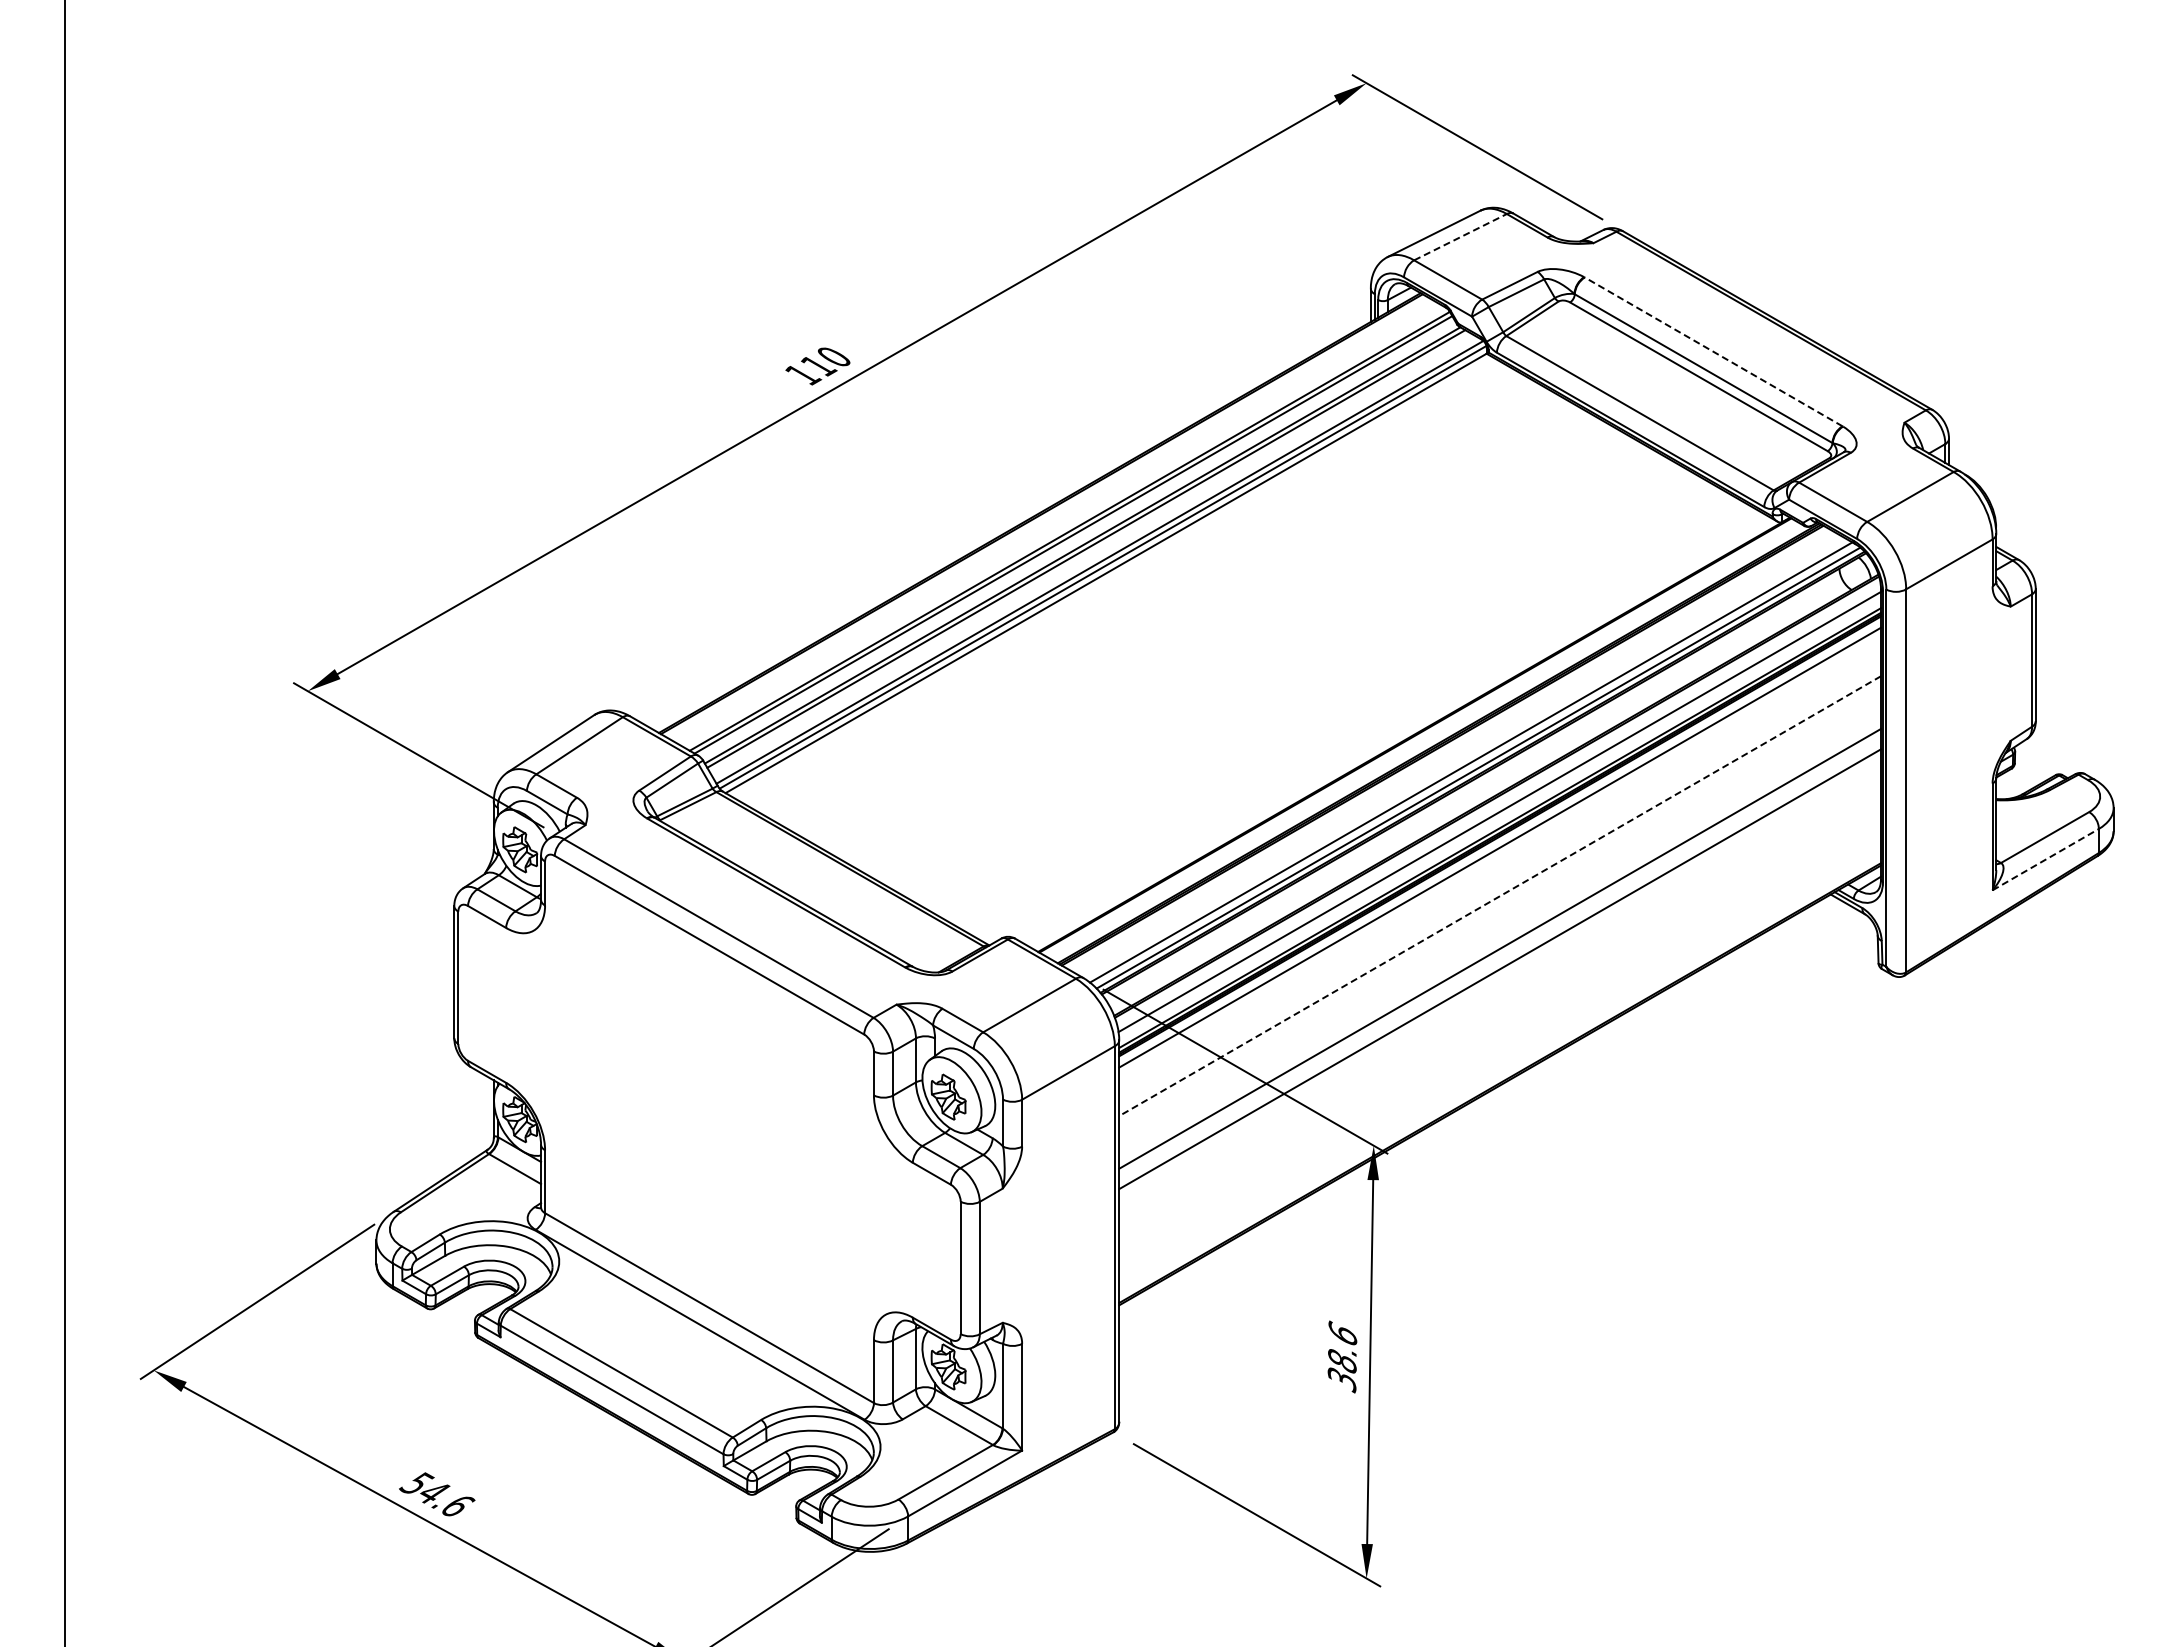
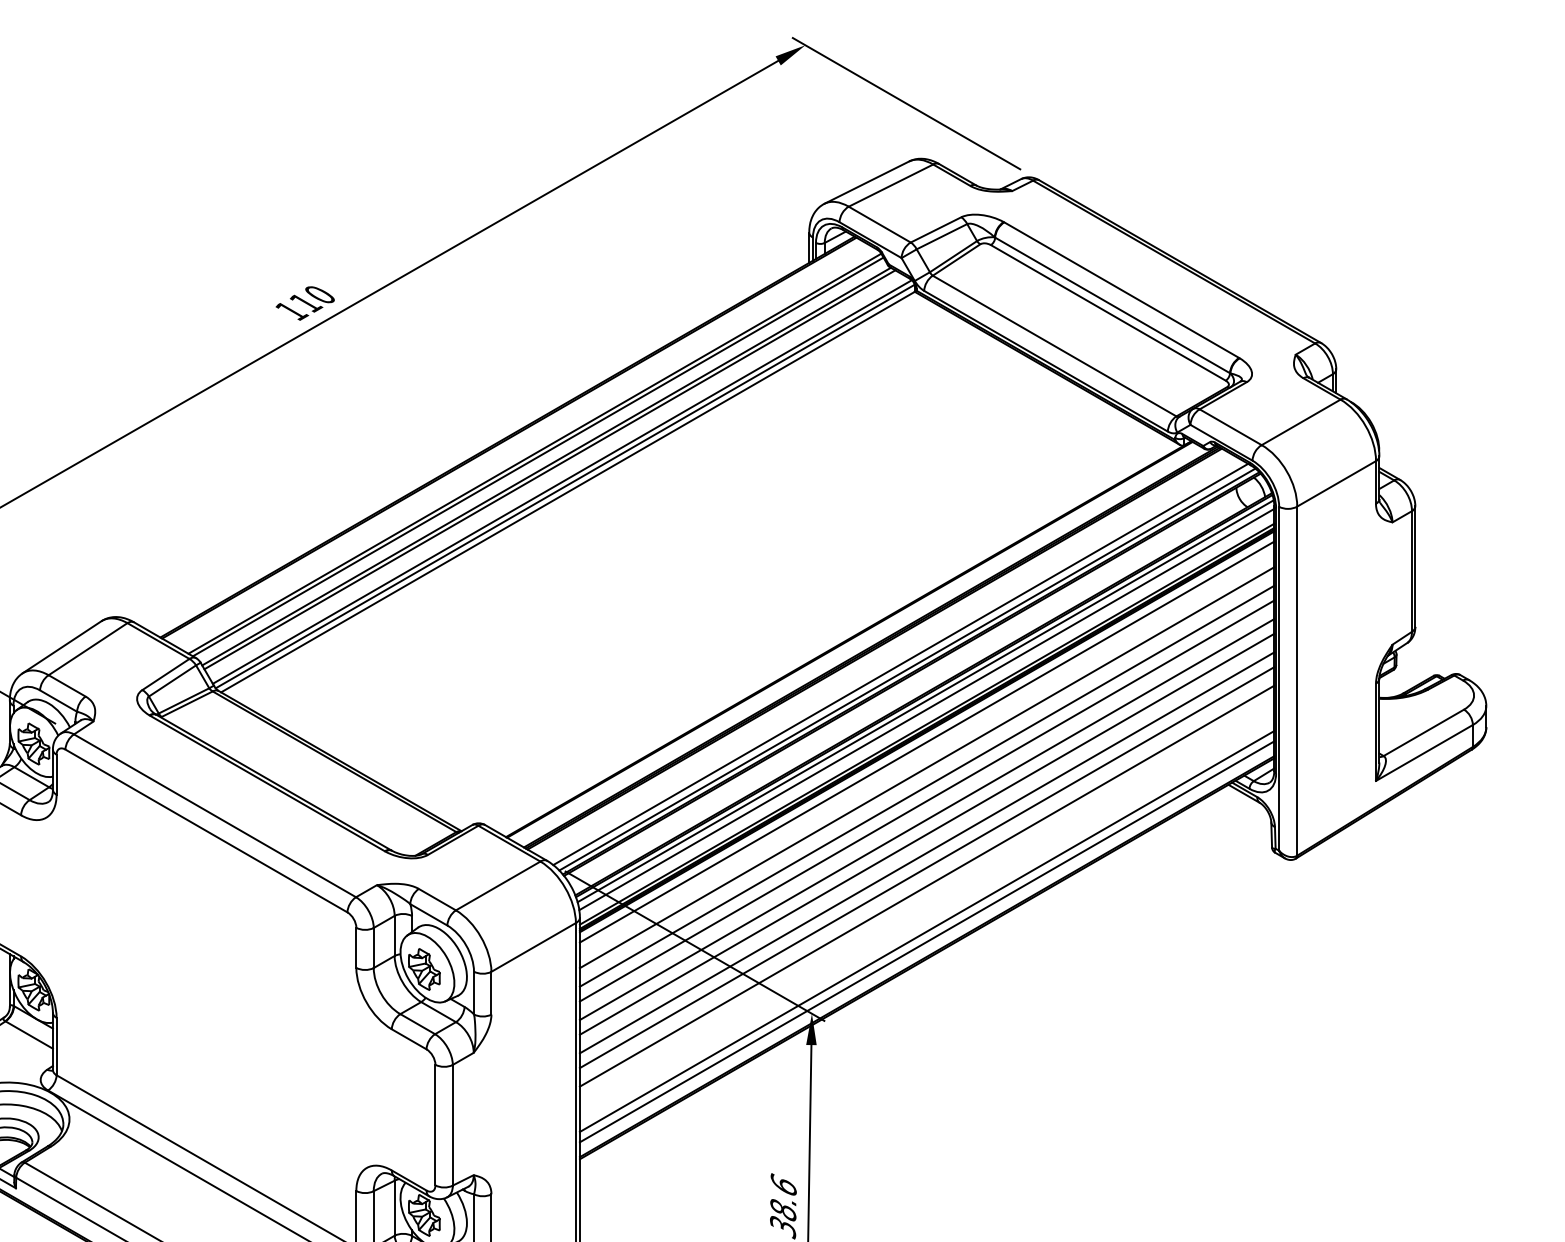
line: (1460, 237) -> (890, 185), dashed -> solid
line: (1713, 351) -> (1121, 289), dashed -> solid
line: (1498, 802) -> (925, 700), added
line: (2046, 859) -> (1425, 752), dashed -> solid
line: (1500, 875) -> (927, 767), added
line: (1500, 896) -> (927, 786), dashed -> solid
line: (1500, 912) -> (927, 801), added
line: (1500, 932) -> (927, 819), added
line: (1500, 985) -> (927, 867), added
line: (1500, 1005) -> (927, 885), added
line: (1500, 1055) -> (927, 931), added
line: (1500, 1066) -> (927, 941), added

